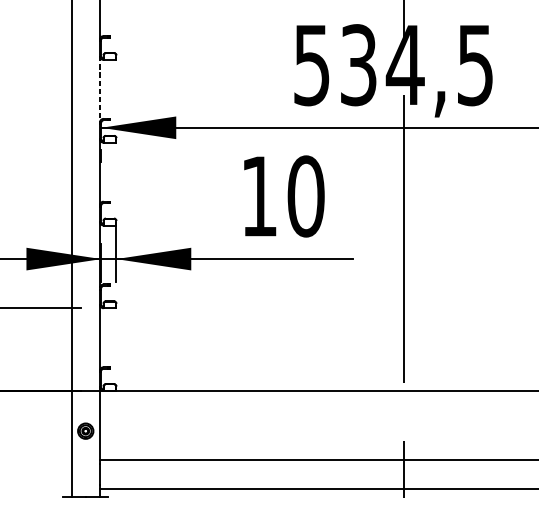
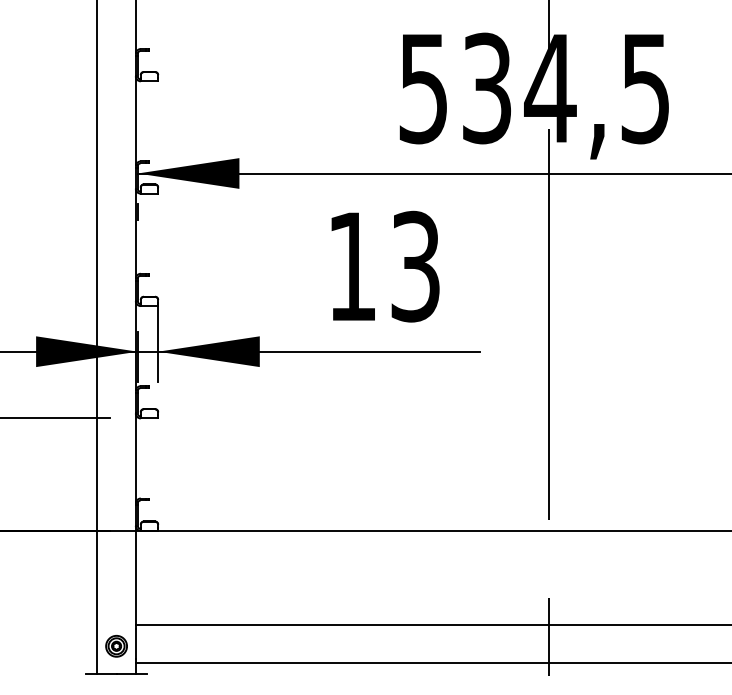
line: (99, 88) -> (135, 120), dashed -> solid
text: (305, 196) -> (415, 266), 10 -> 13
part: (85, 431) -> (116, 646), moved

